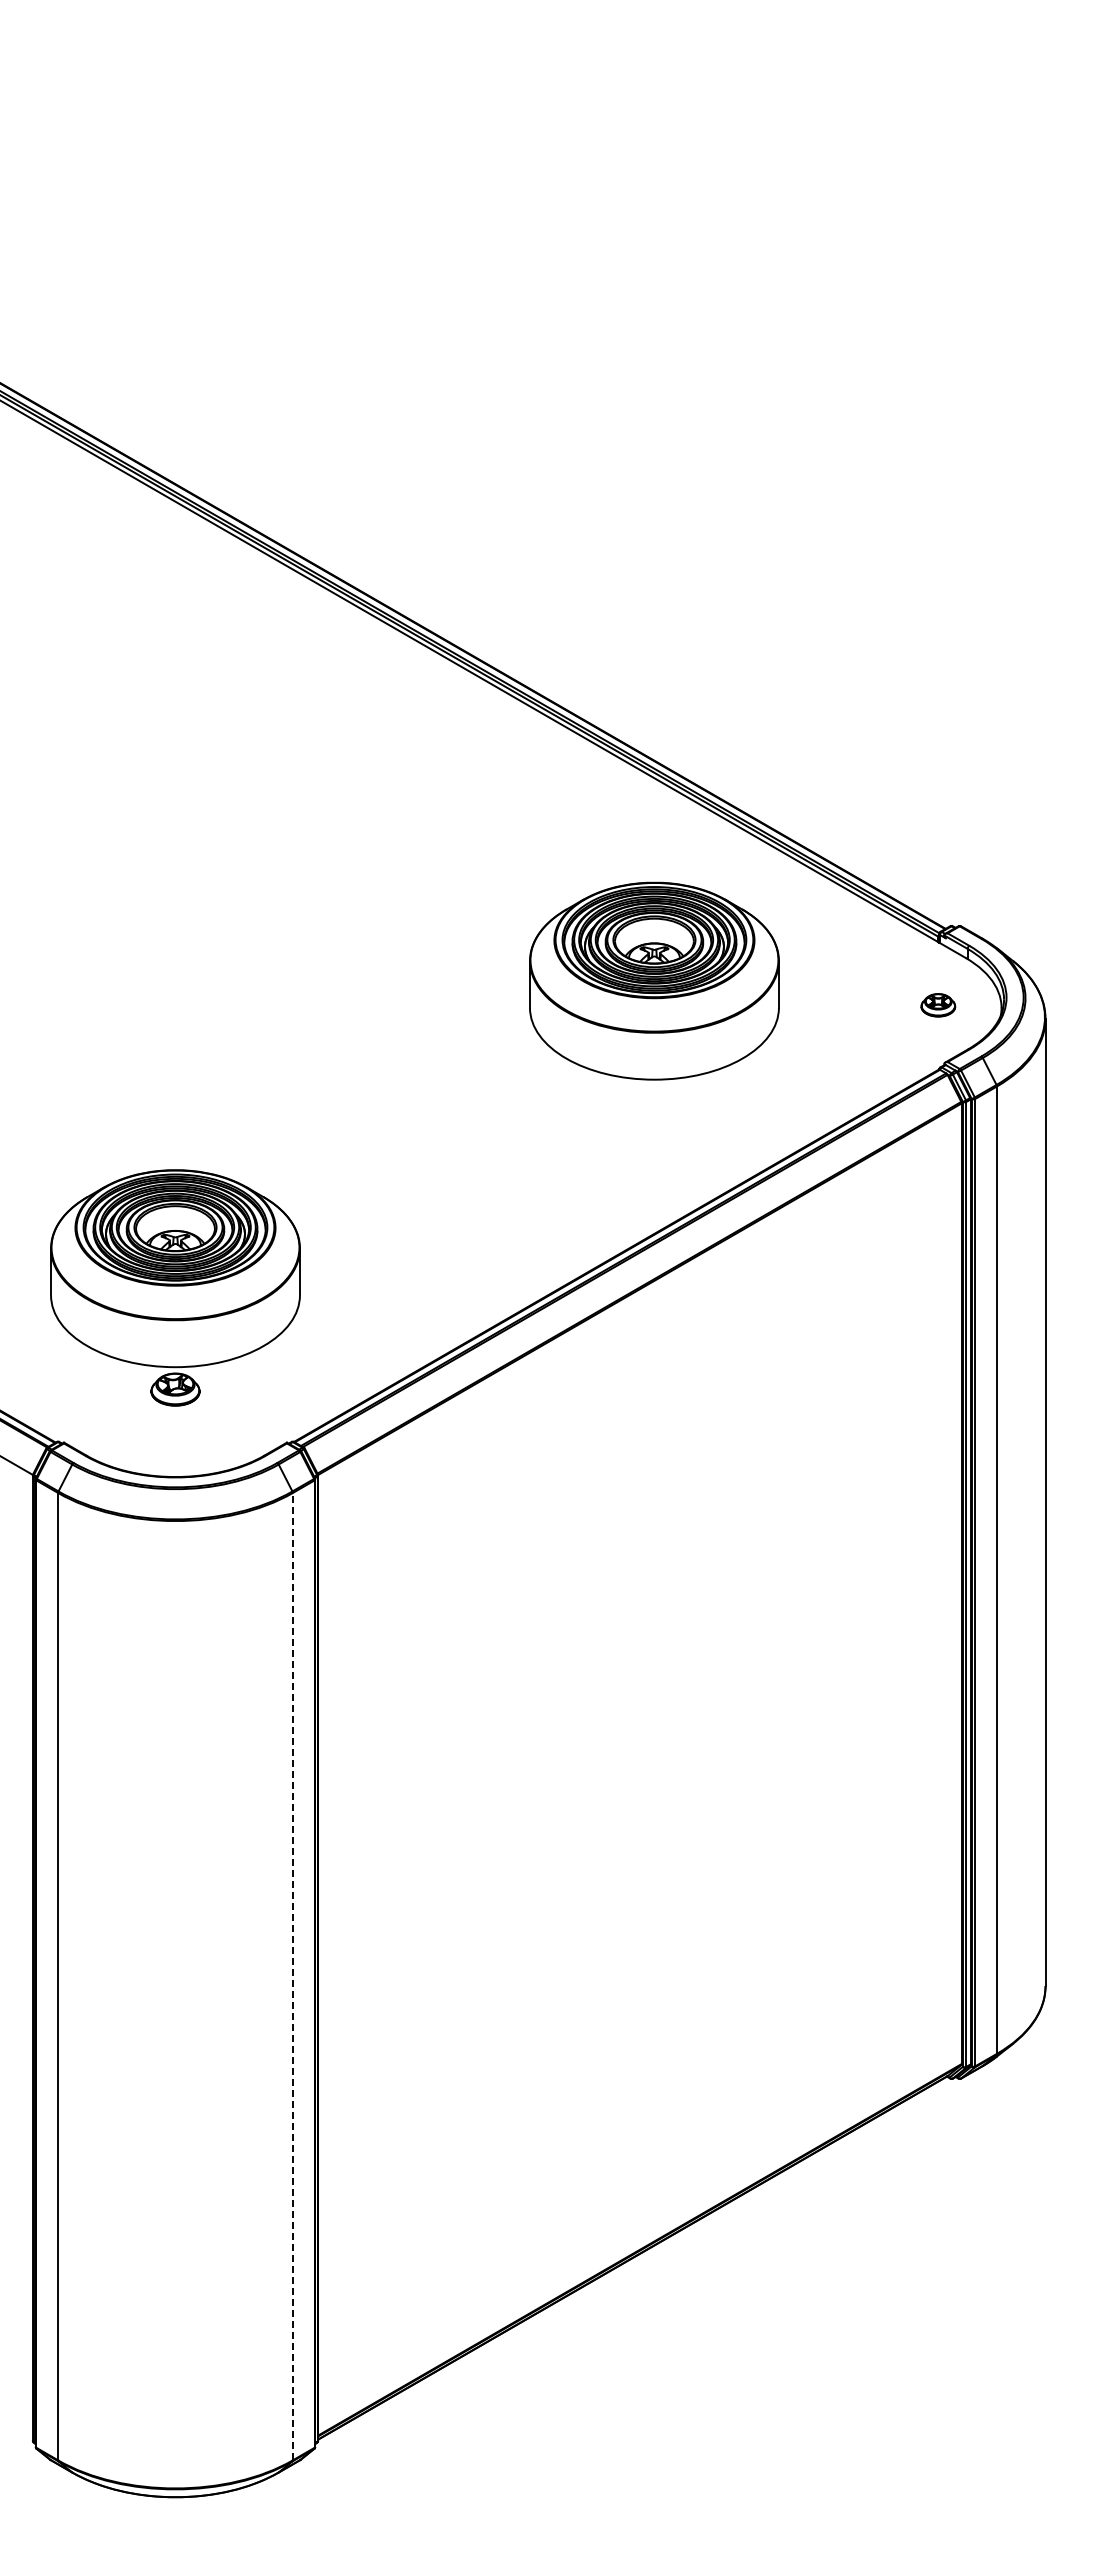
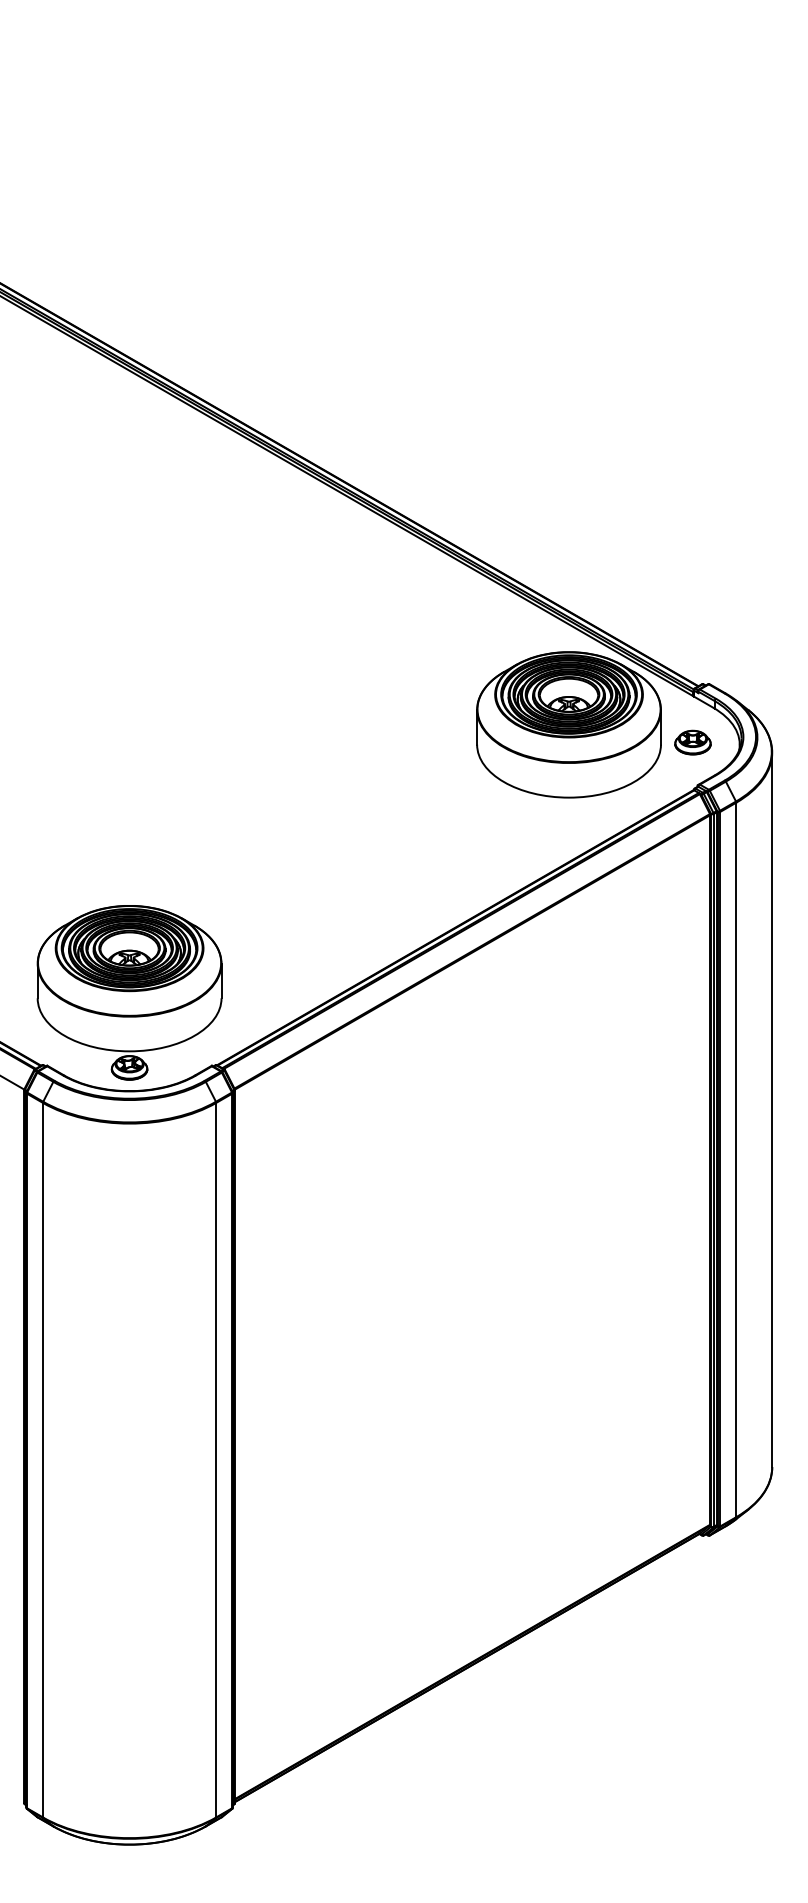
part: (654, 980) -> (569, 724), moved
part: (938, 1005) -> (693, 742), size x1.43
part: (175, 1287) -> (129, 992), moved
line: (292, 1976) -> (216, 1460), dashed -> solid

